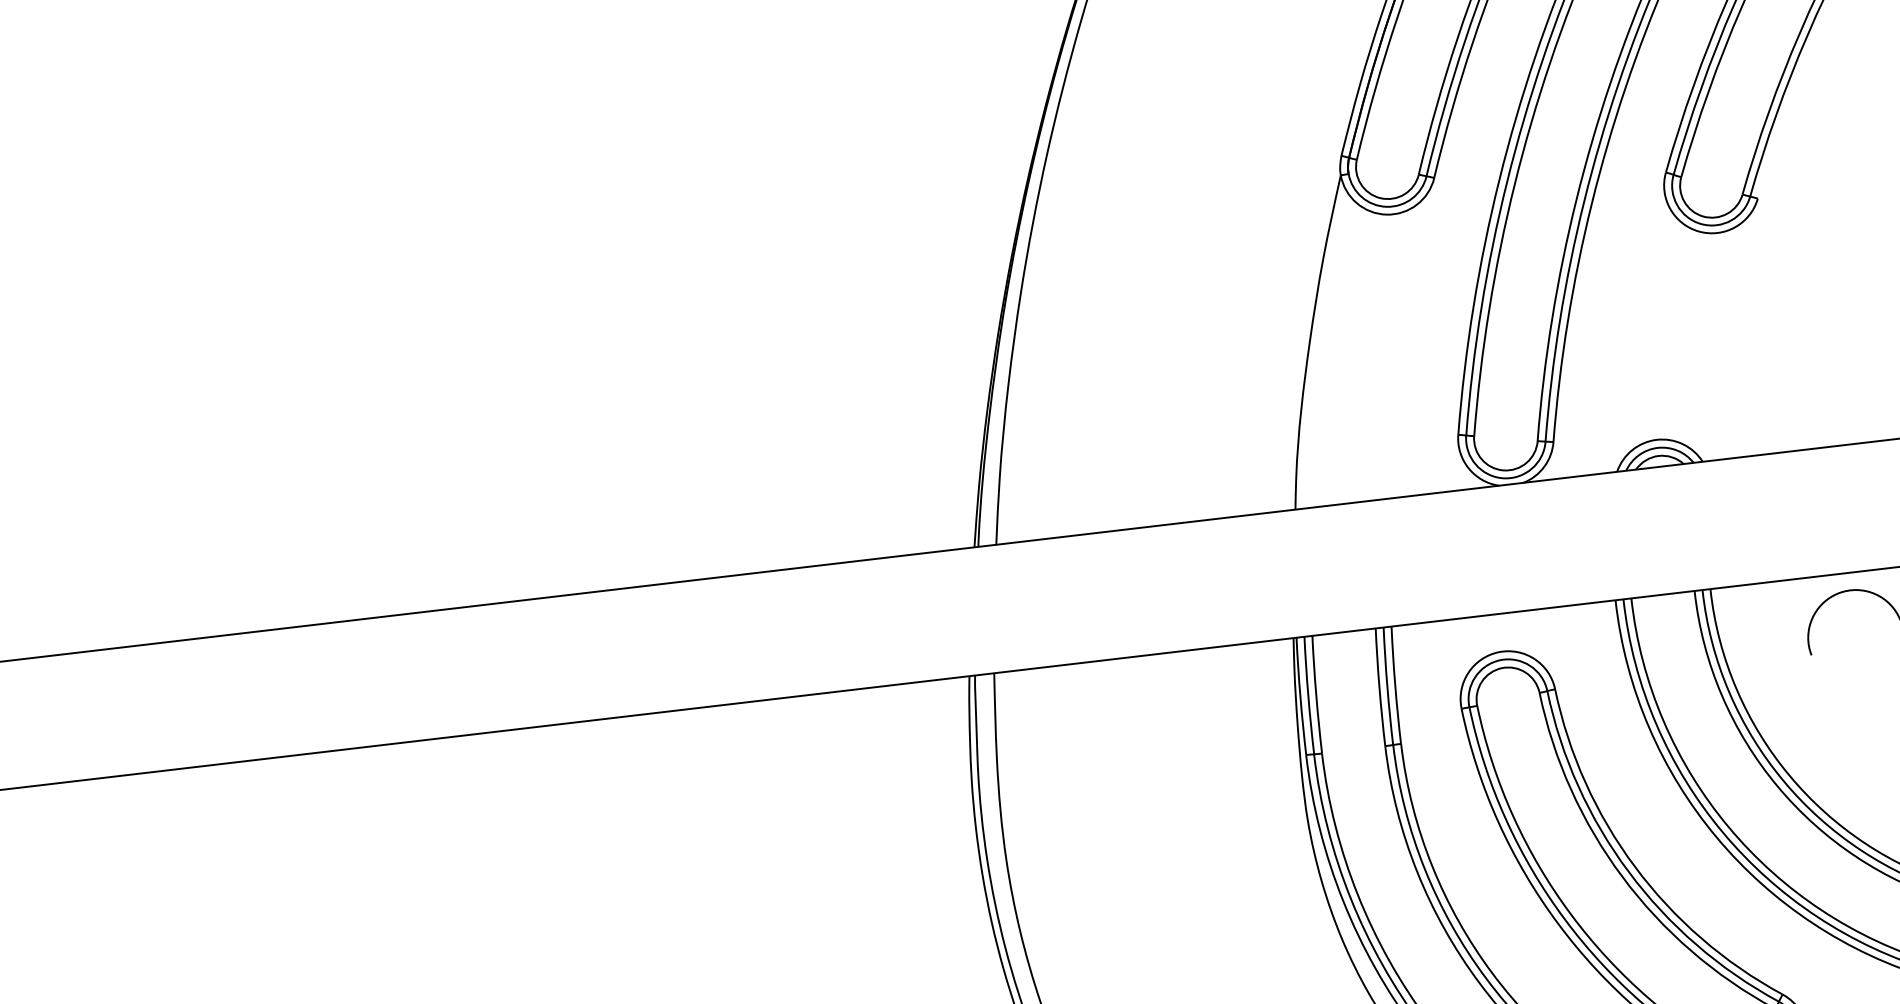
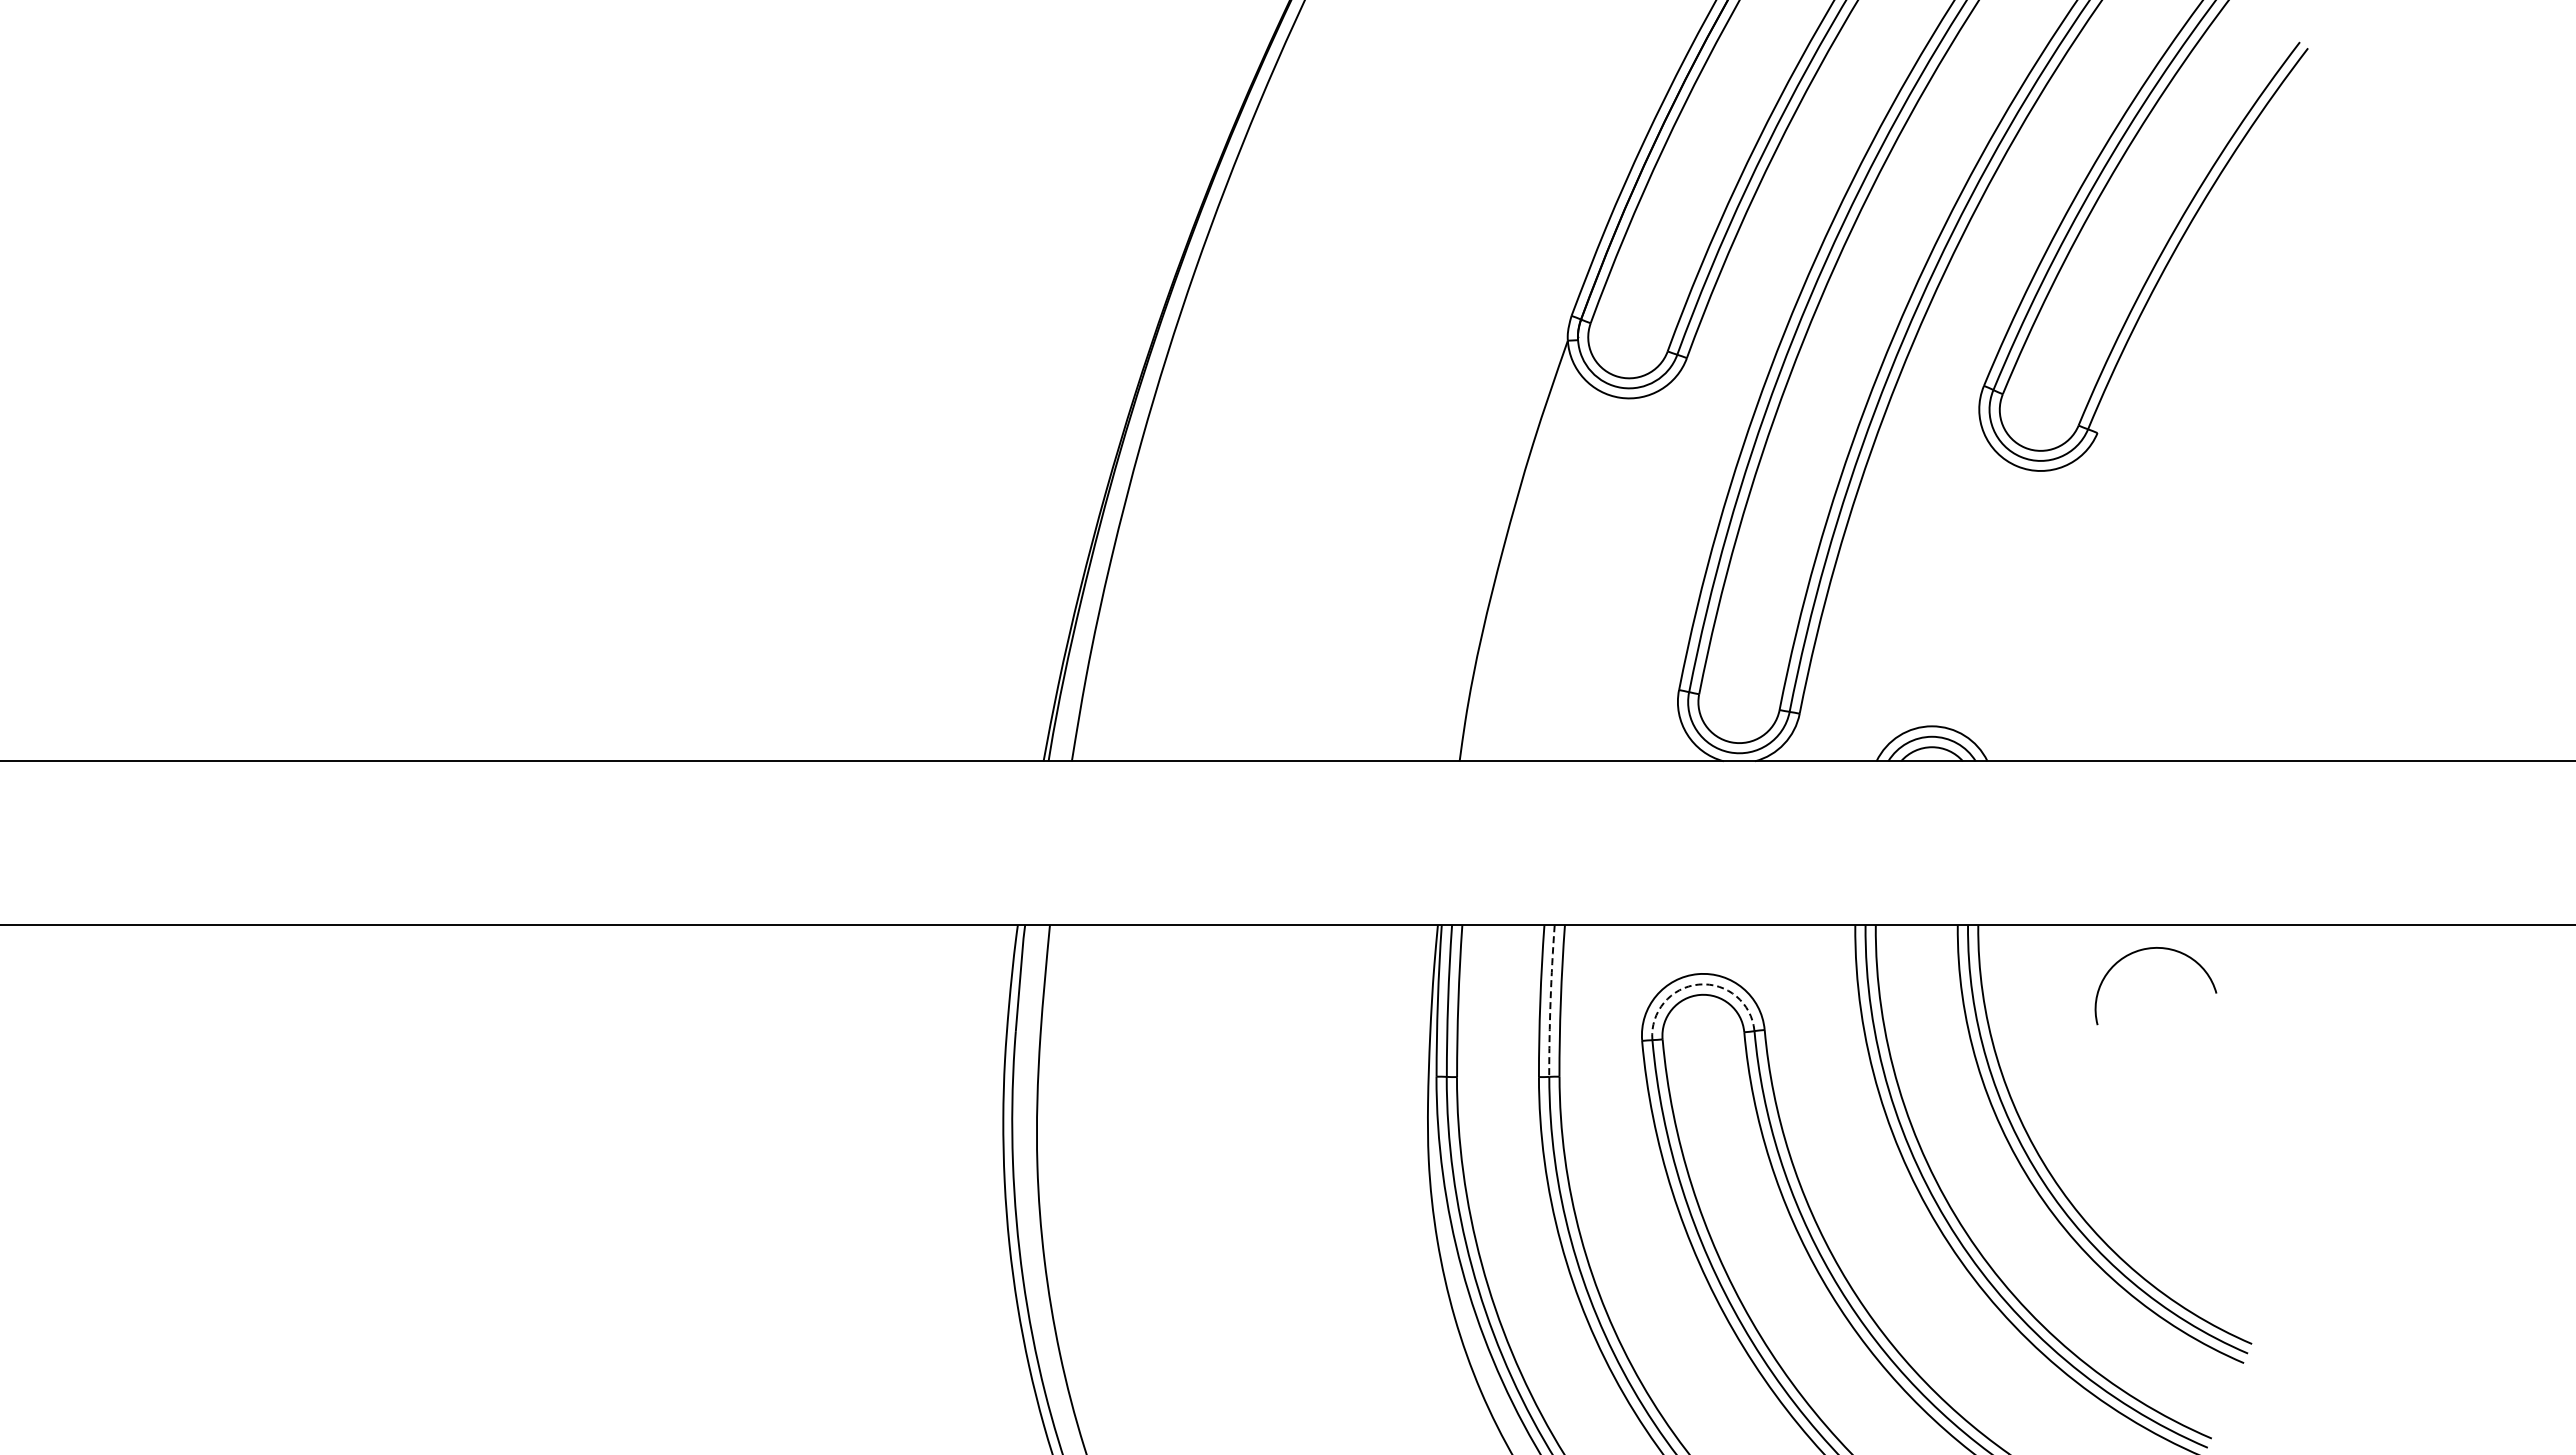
arc: (1499, 660) -> (1698, 984), solid -> dashed
arc: (1387, 686) -> (1550, 1001), solid -> dashed

